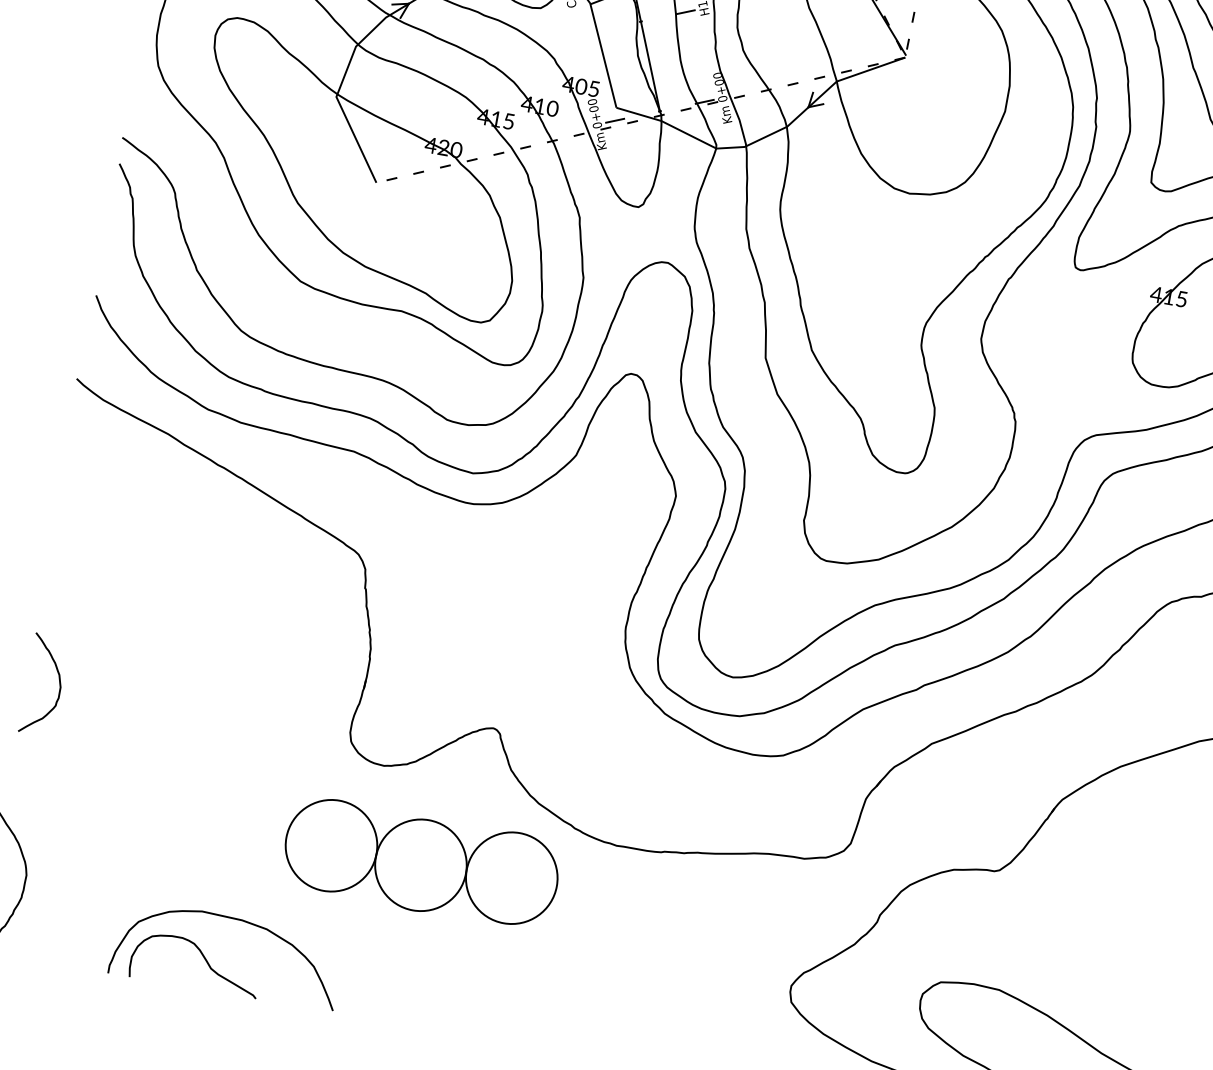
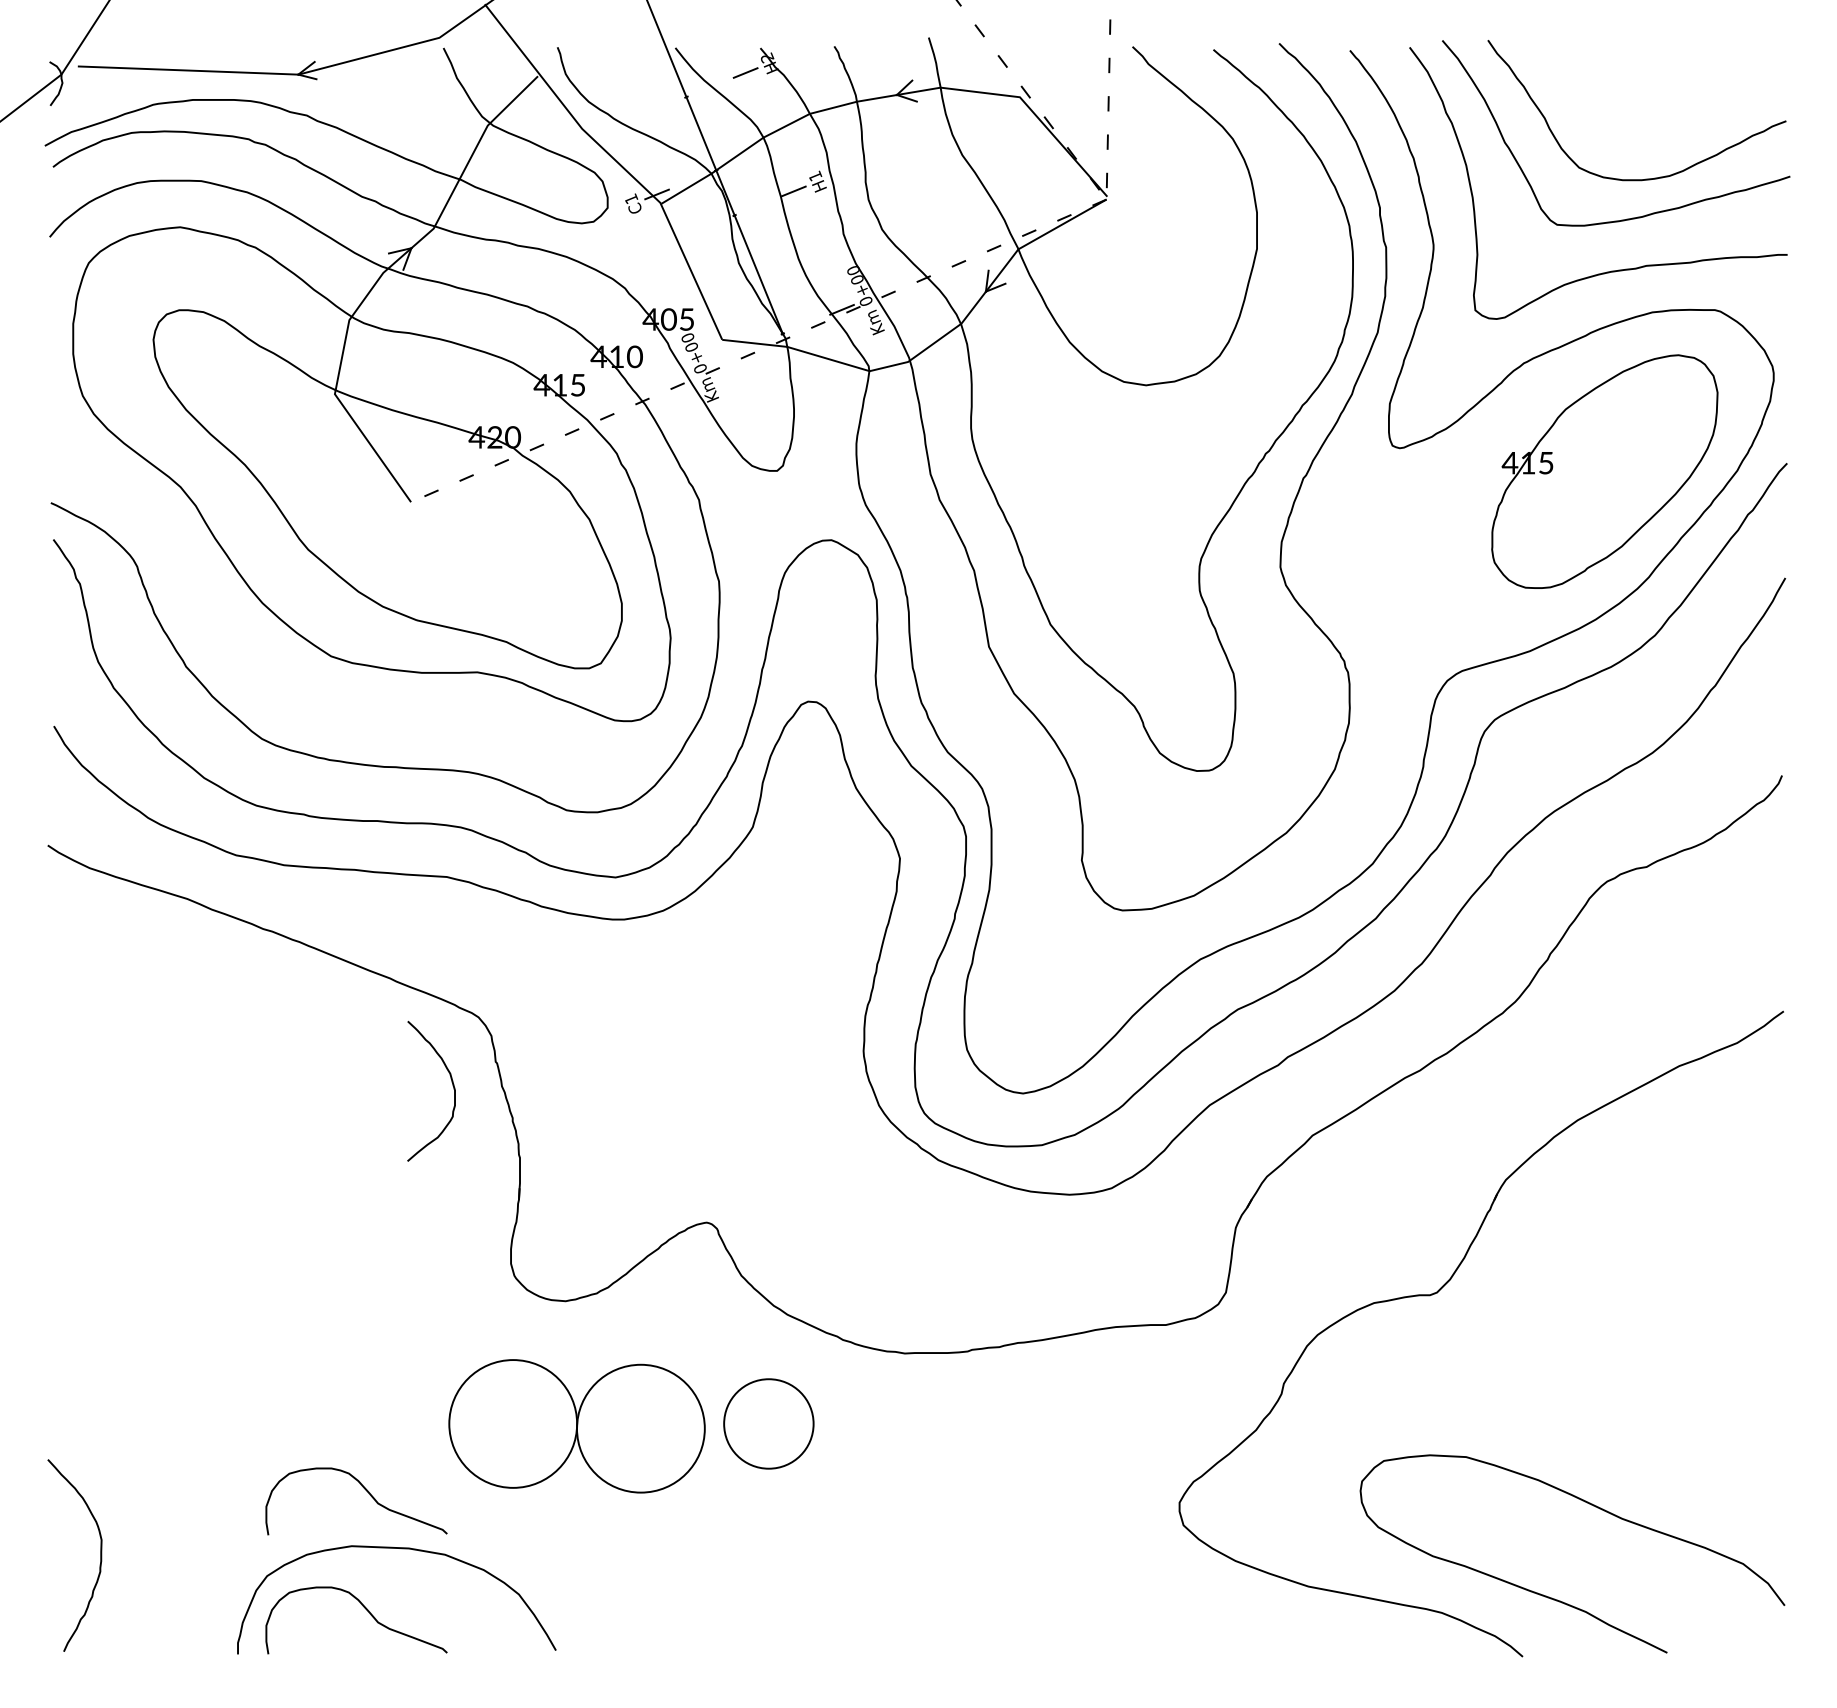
line: (615, 120) -> (723, 357), removed
curve: (59, 683) -> (452, 1085), moved
curve: (219, 874) -> (366, 1491), added
circle: (511, 877) -> (768, 1423), size x0.7

